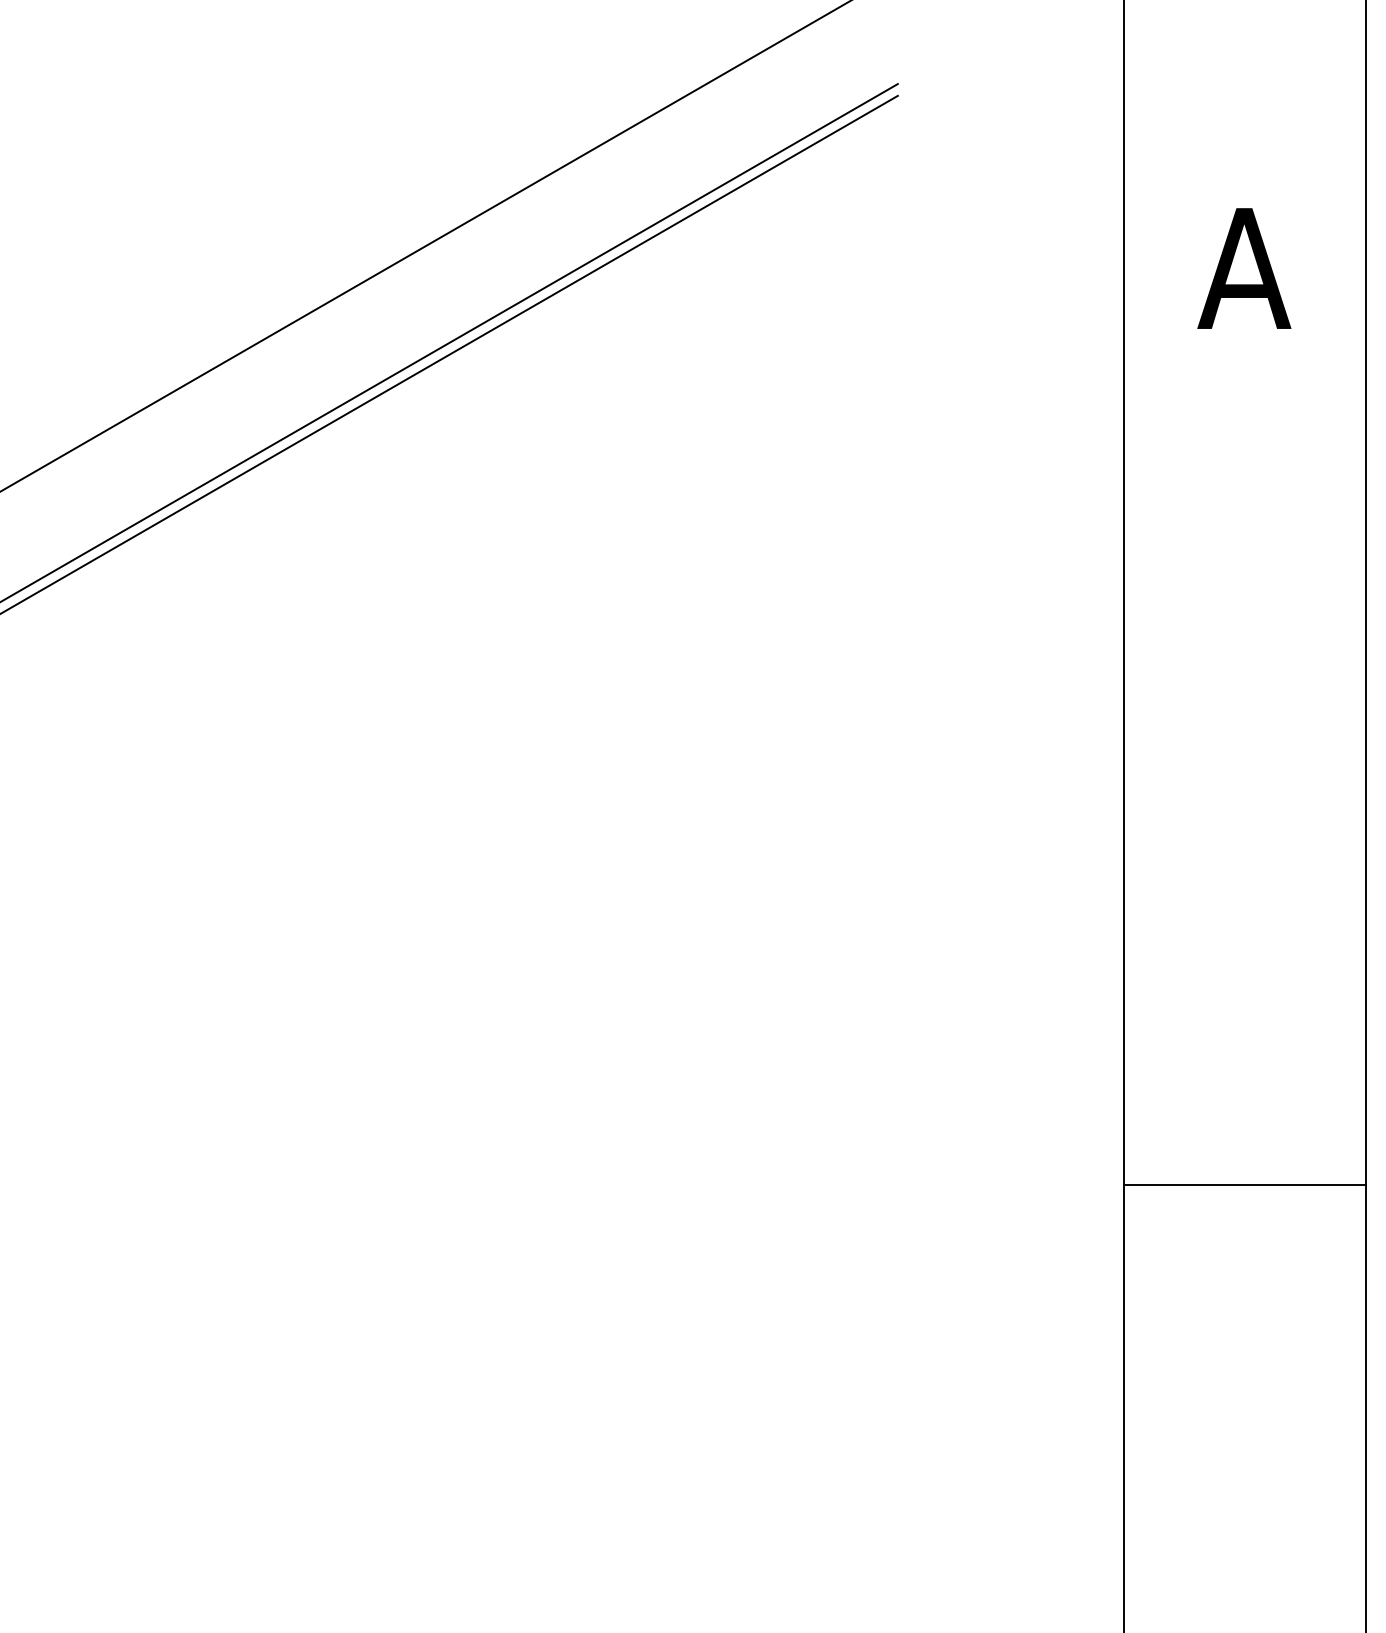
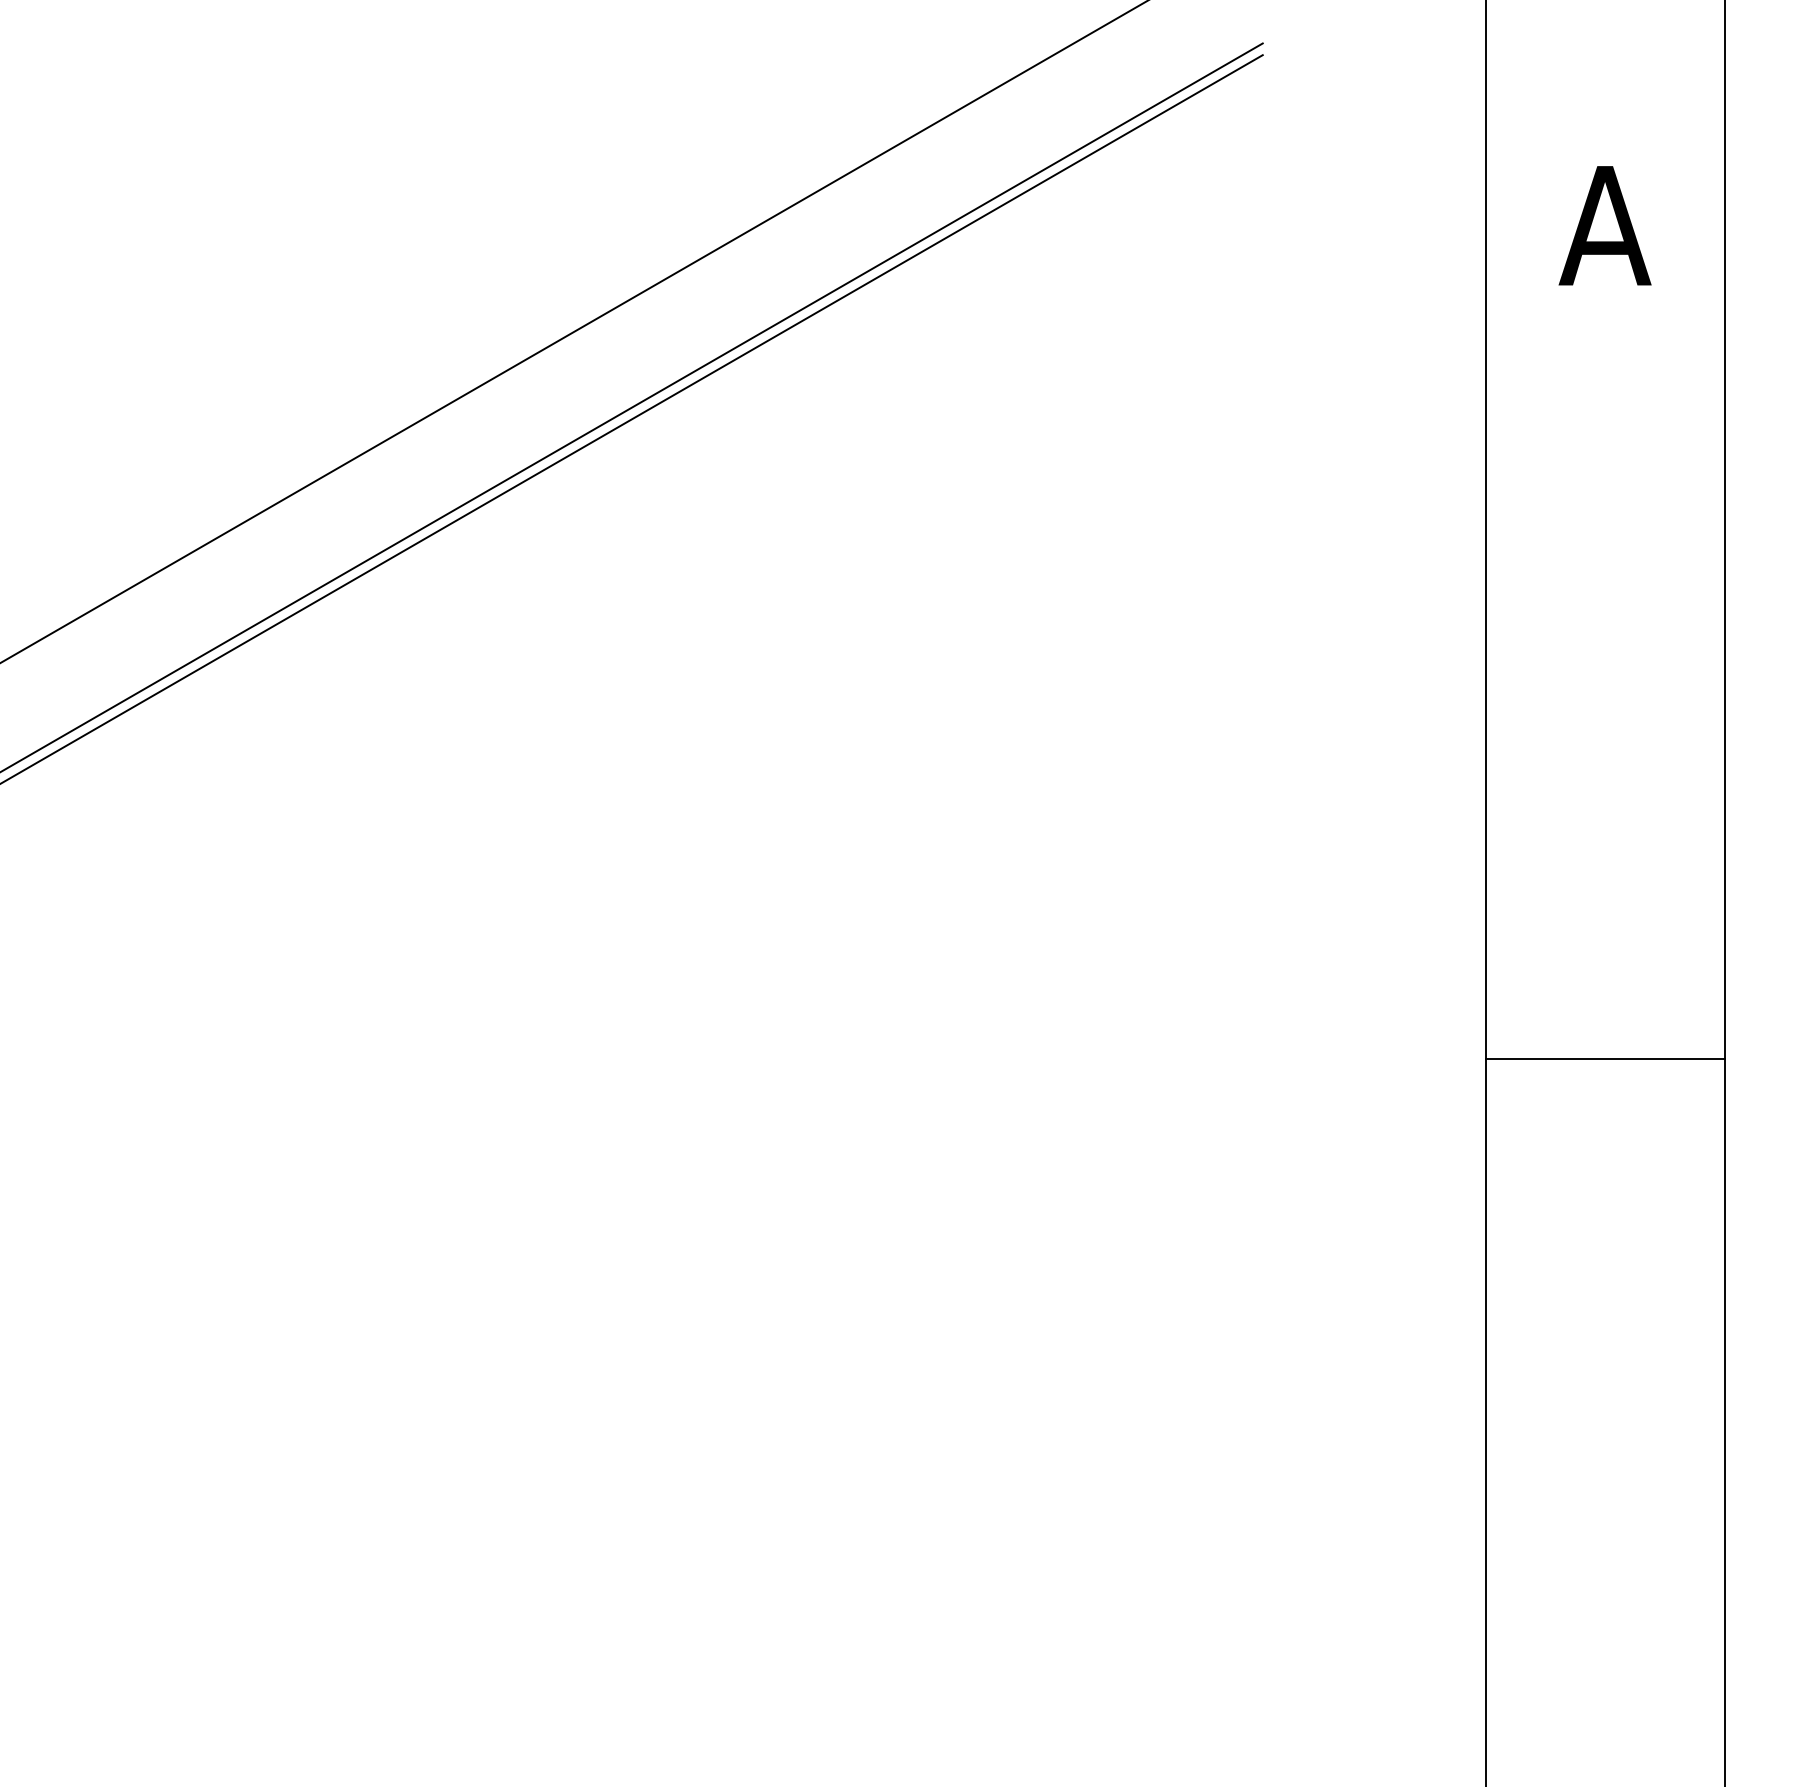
line: (1244, 1185) -> (1605, 1059), moved

